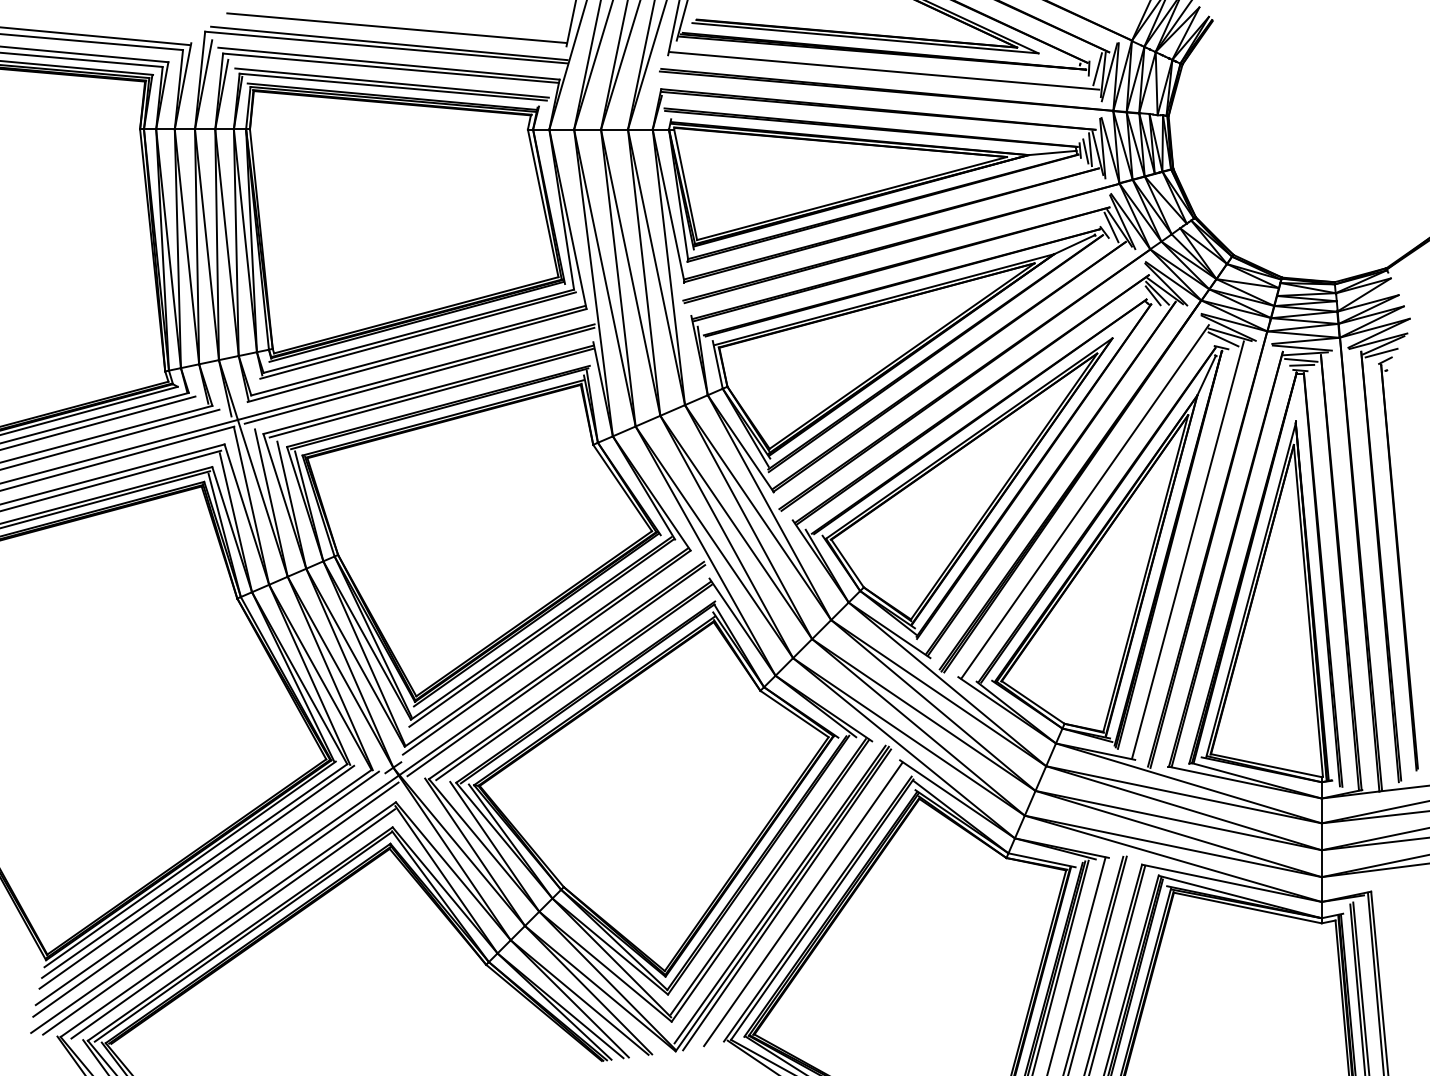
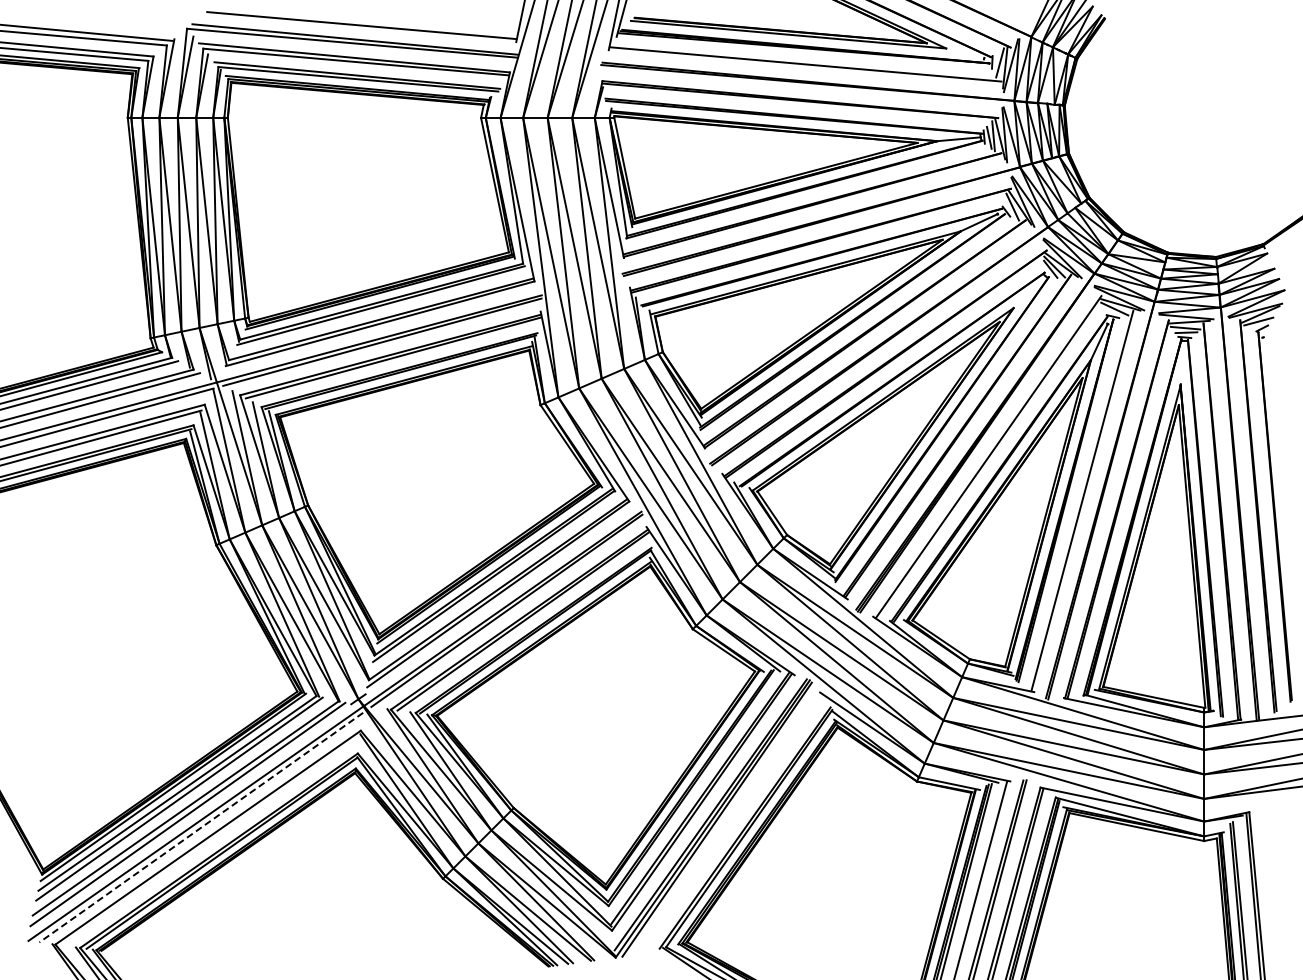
line: (802, 904) -> (731, 823), removed
line: (219, 908) -> (200, 827), solid -> dashed
line: (233, 923) -> (212, 841), removed

